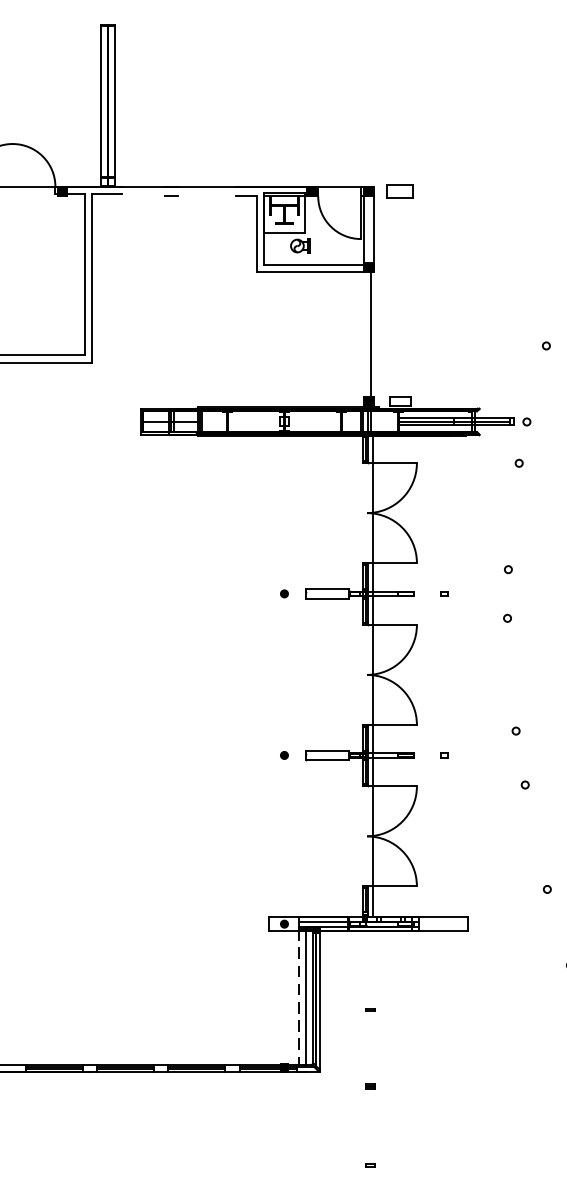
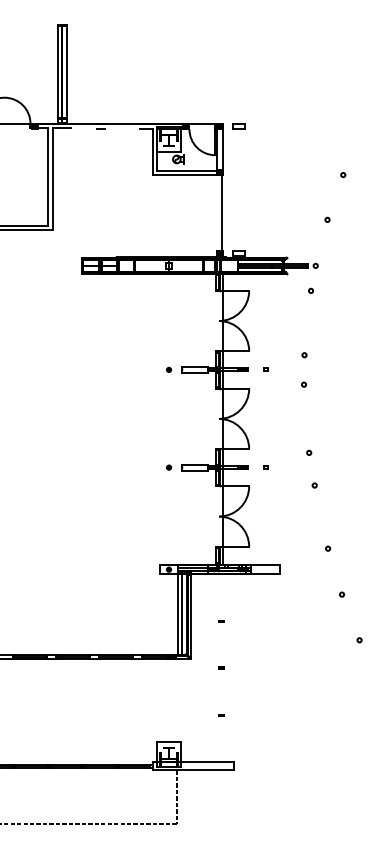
part: (399, 191) -> (238, 126), size x0.71
line: (298, 996) -> (177, 613), dashed -> solid

